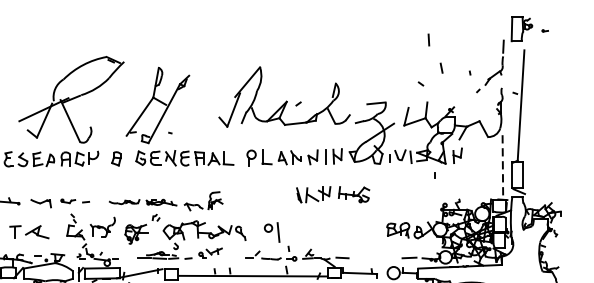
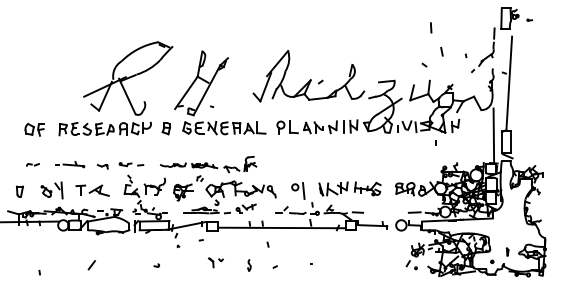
line: (502, 168) -> (493, 136), dashed -> solid
part: (332, 194) -> (349, 188), moved
part: (41, 203) -> (102, 166), size x0.62

